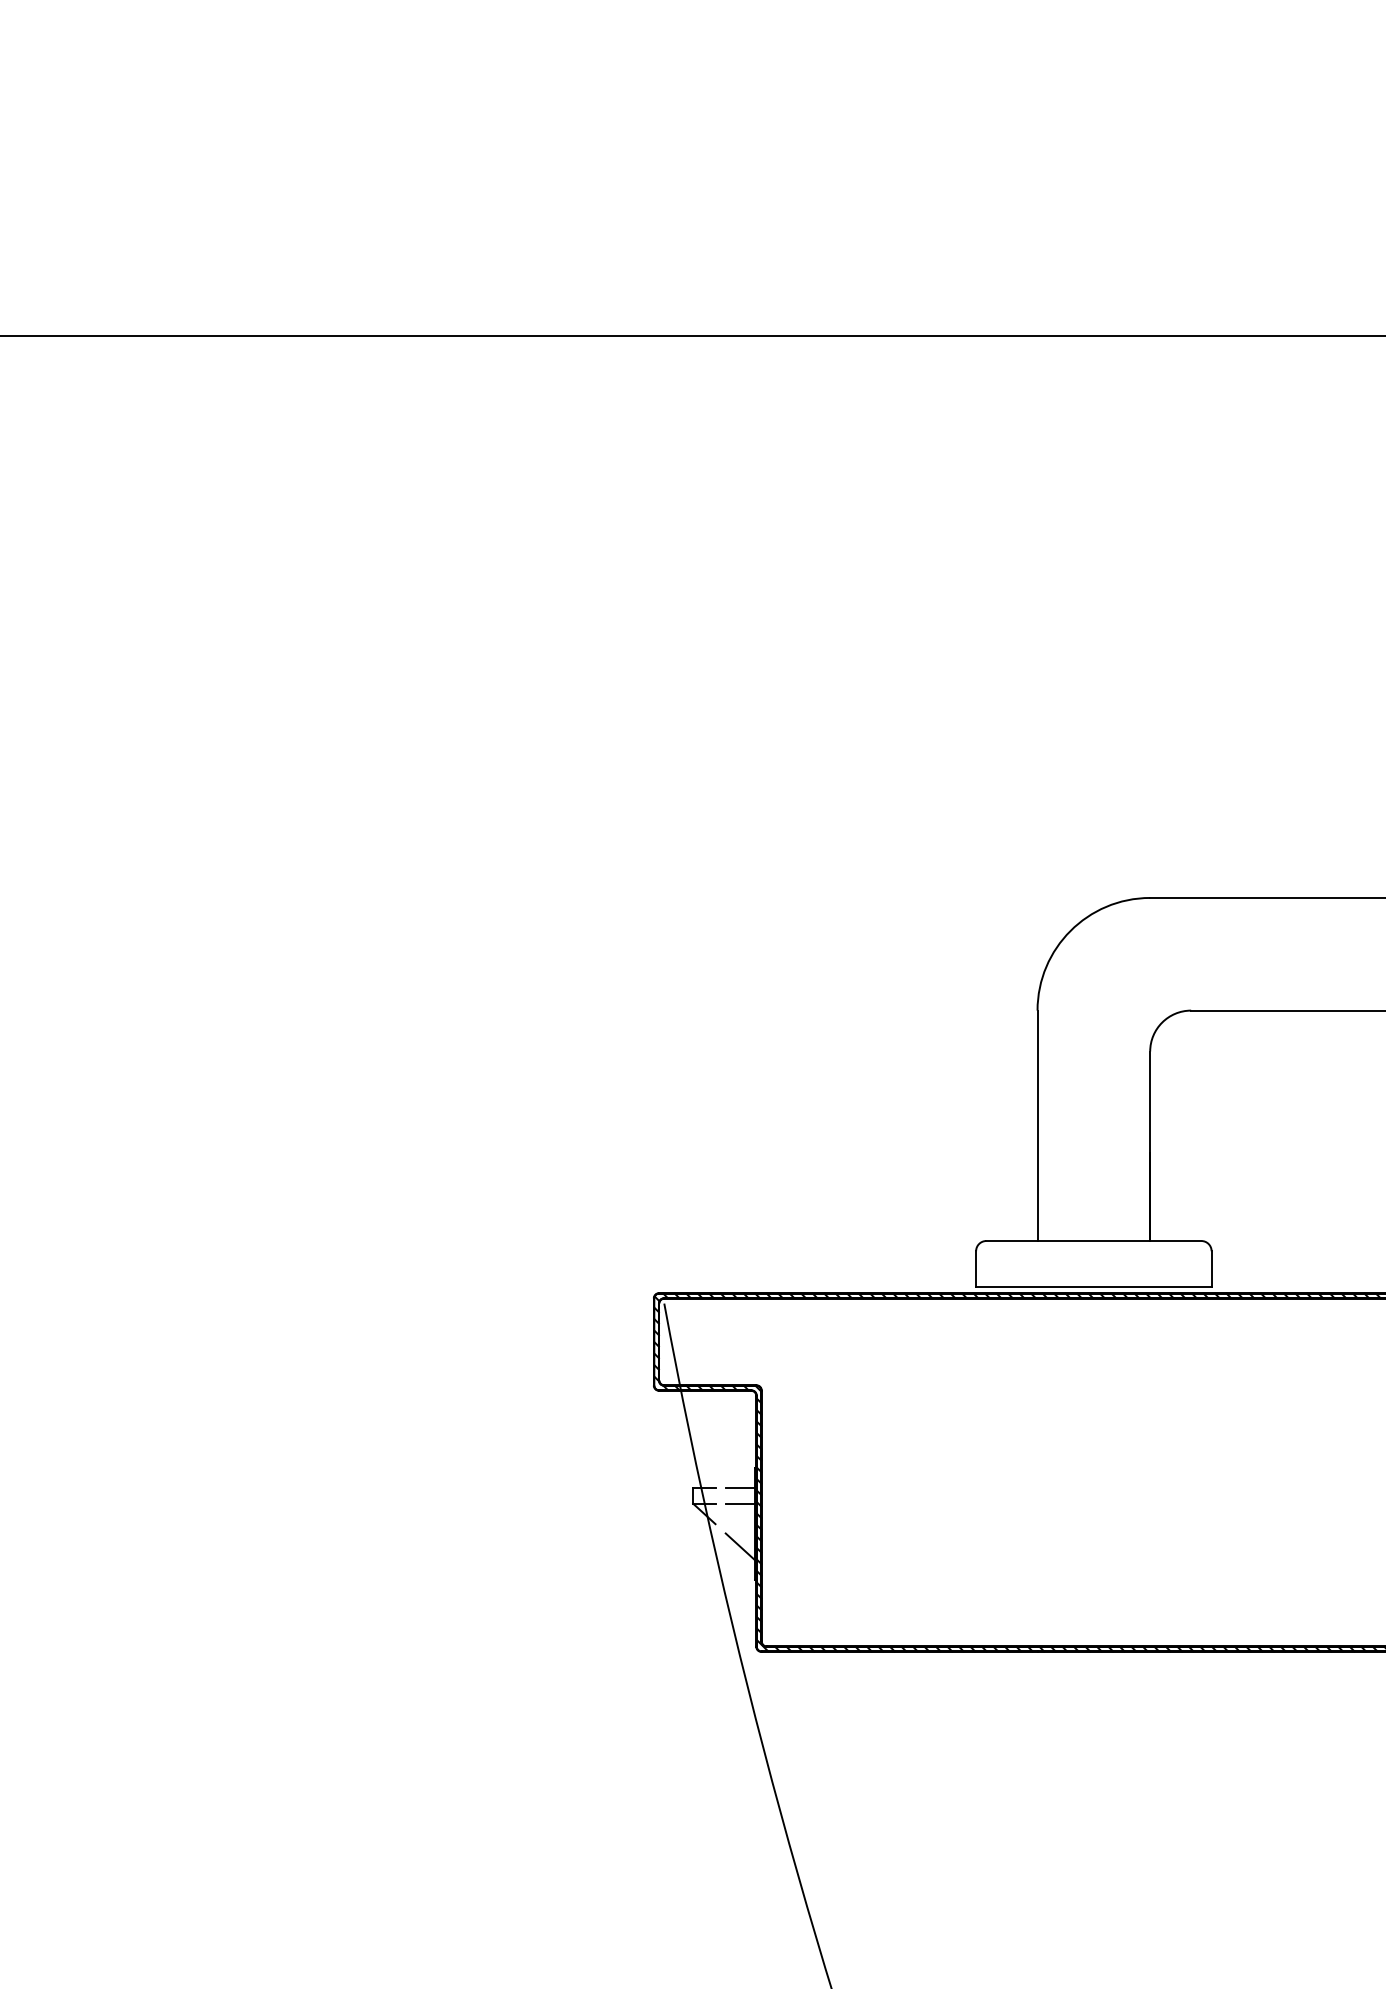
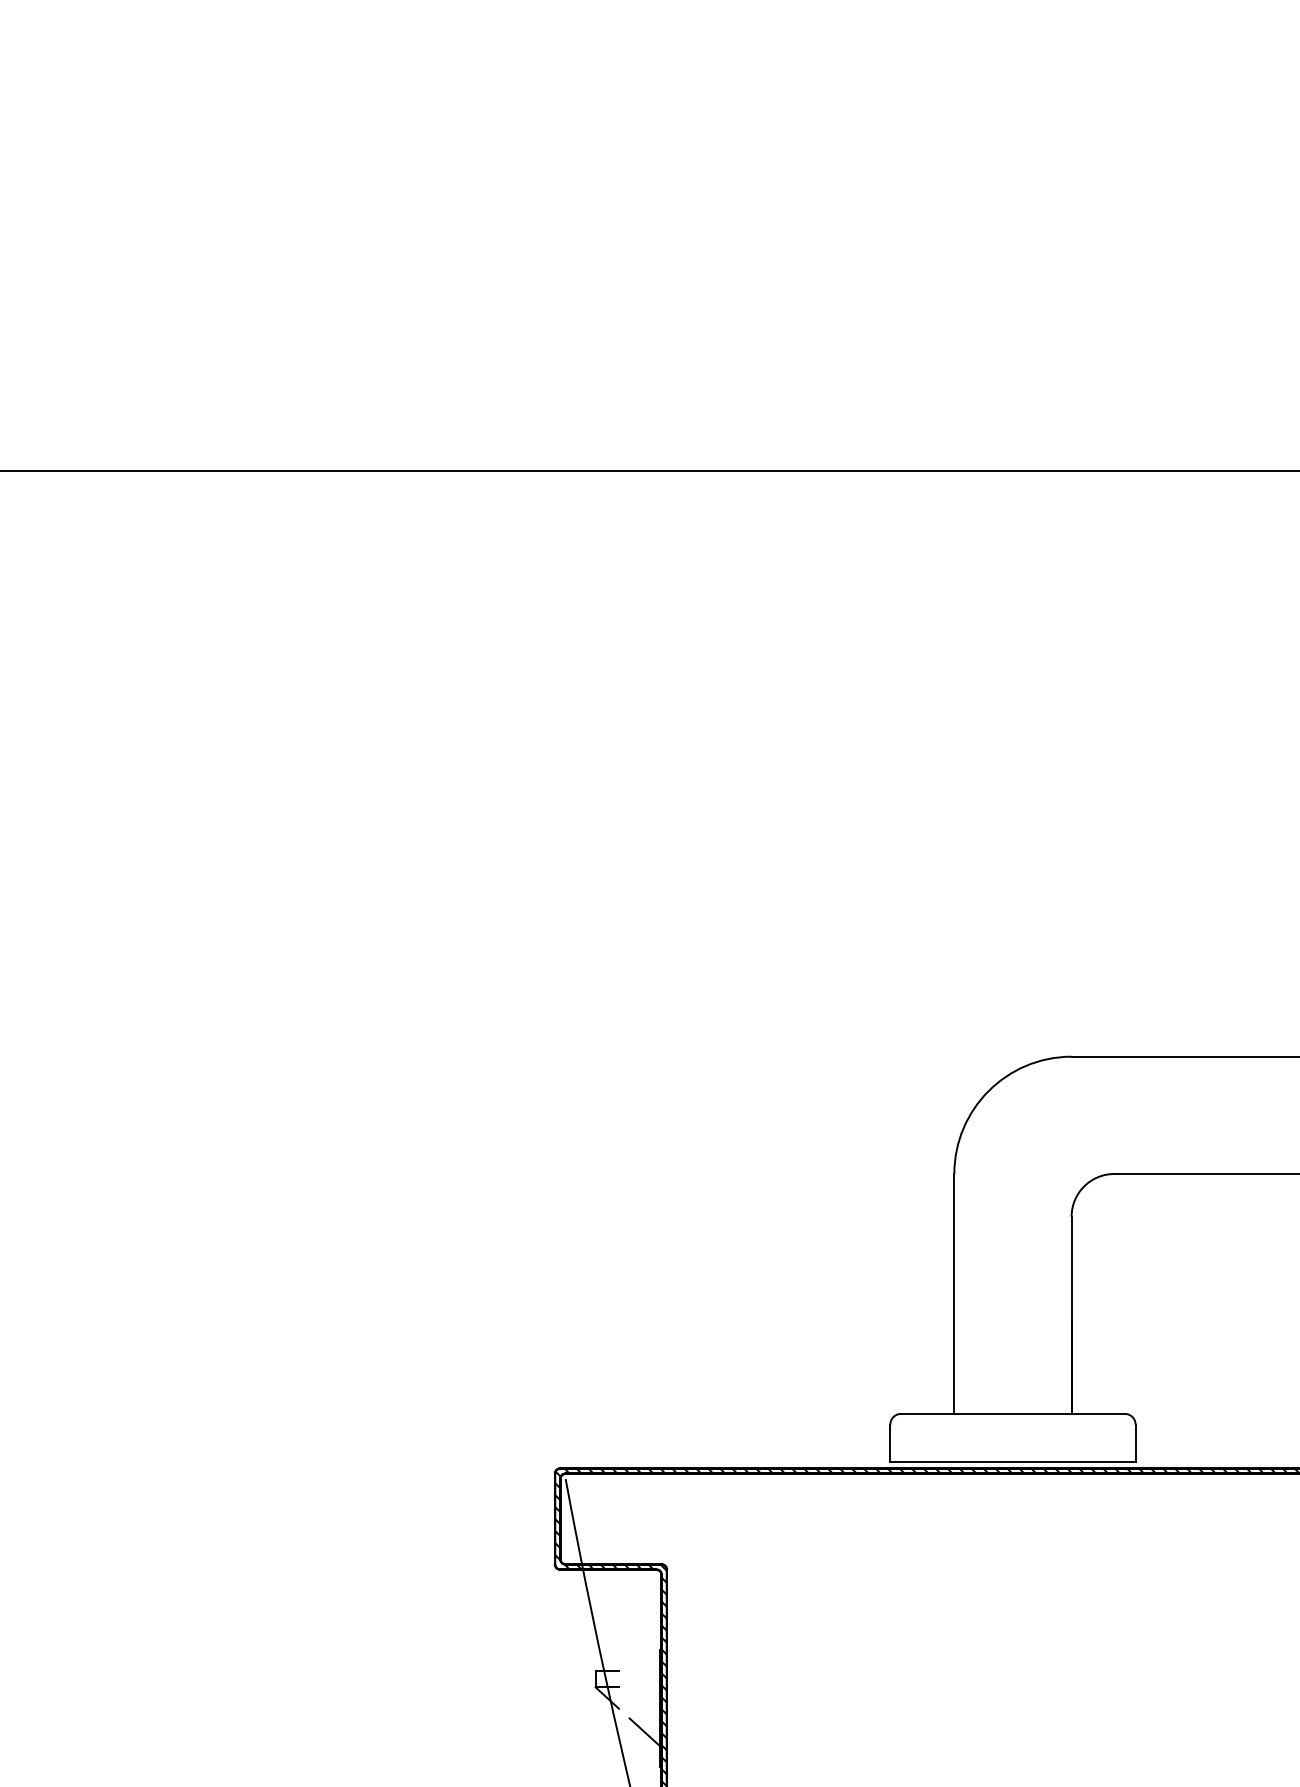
line: (739, 1488) -> (643, 1671), removed
line: (739, 1503) -> (643, 1687), removed

